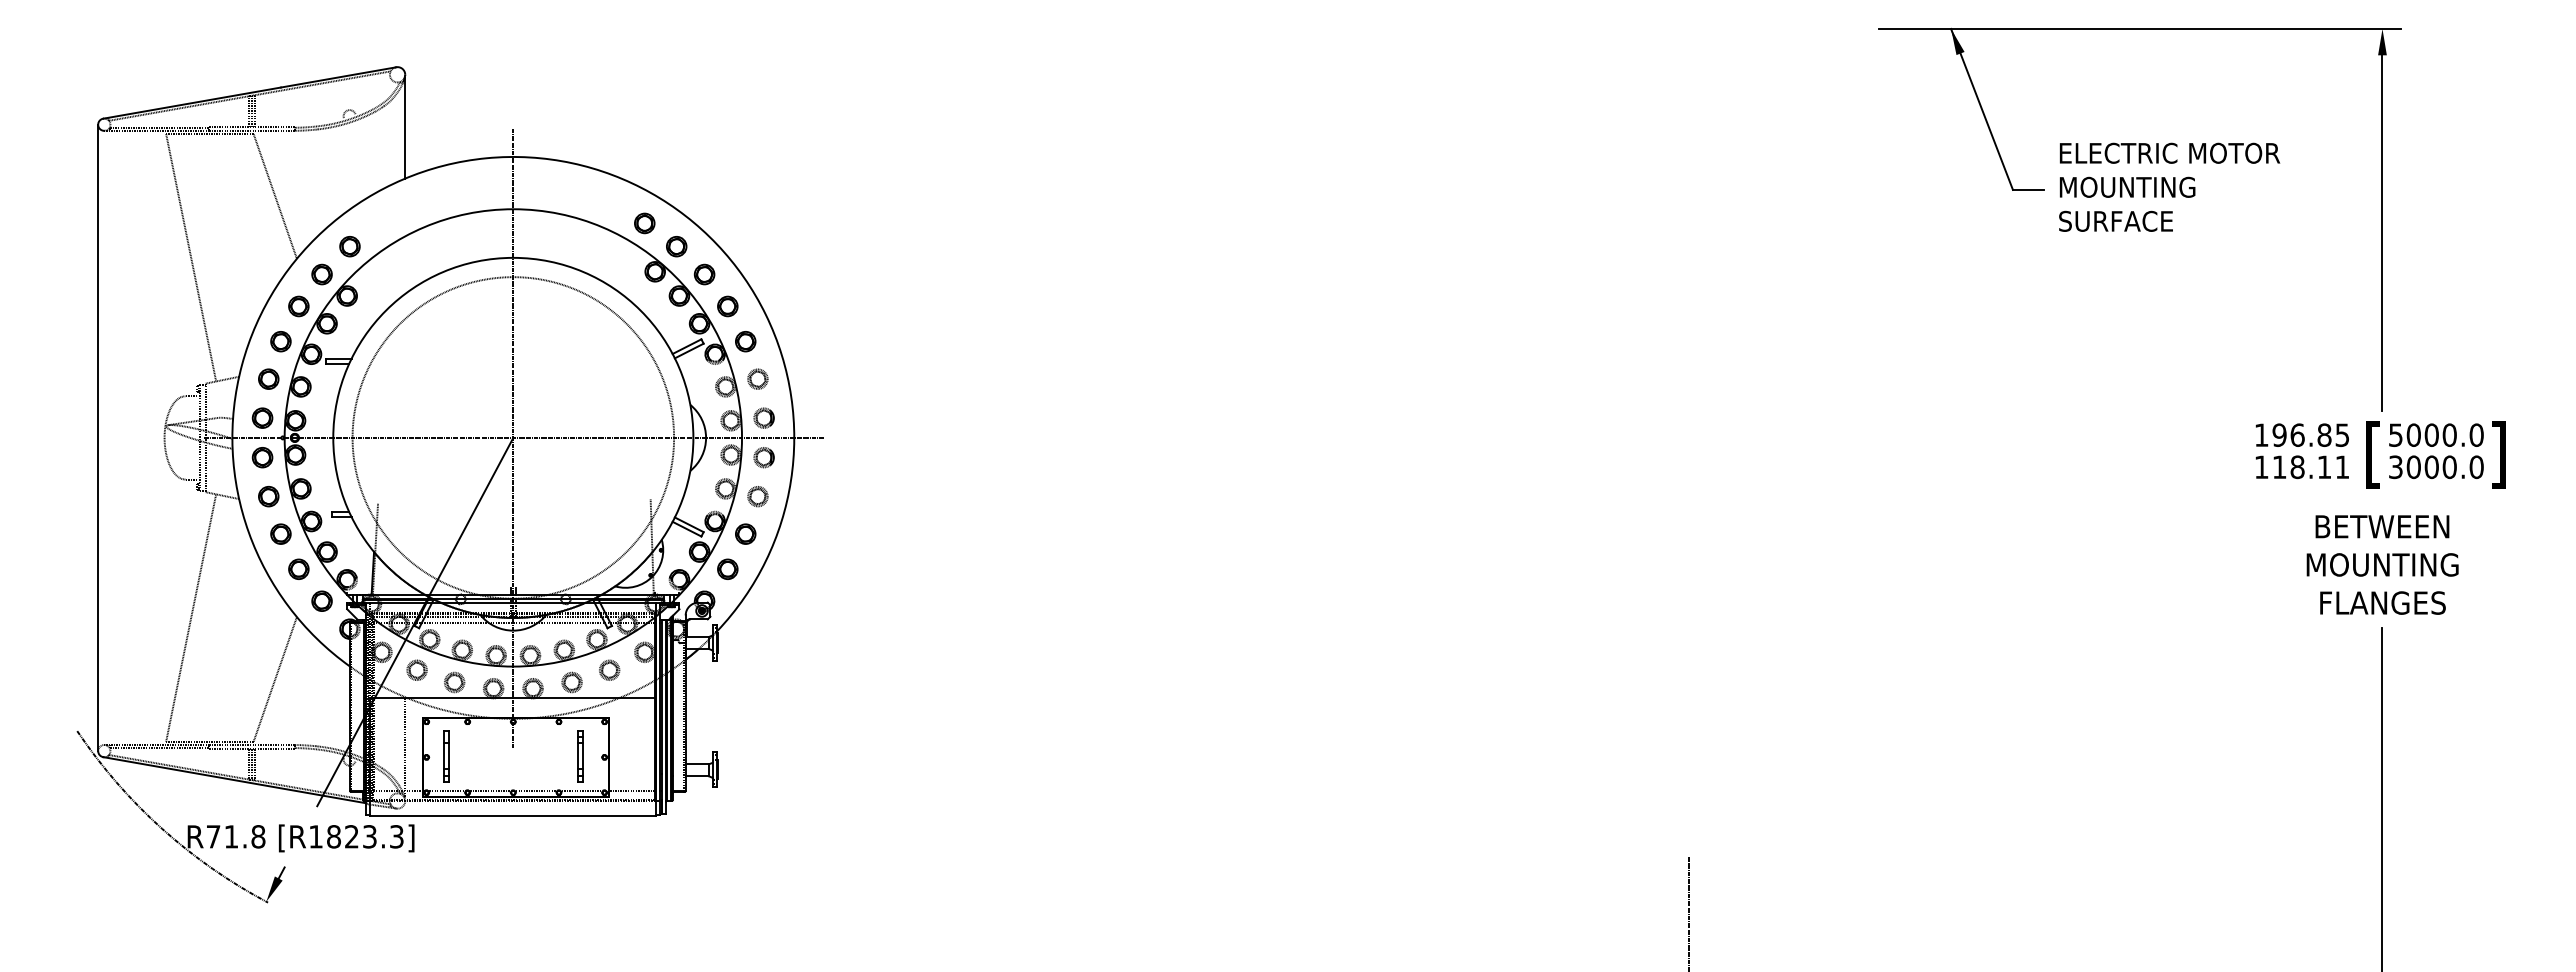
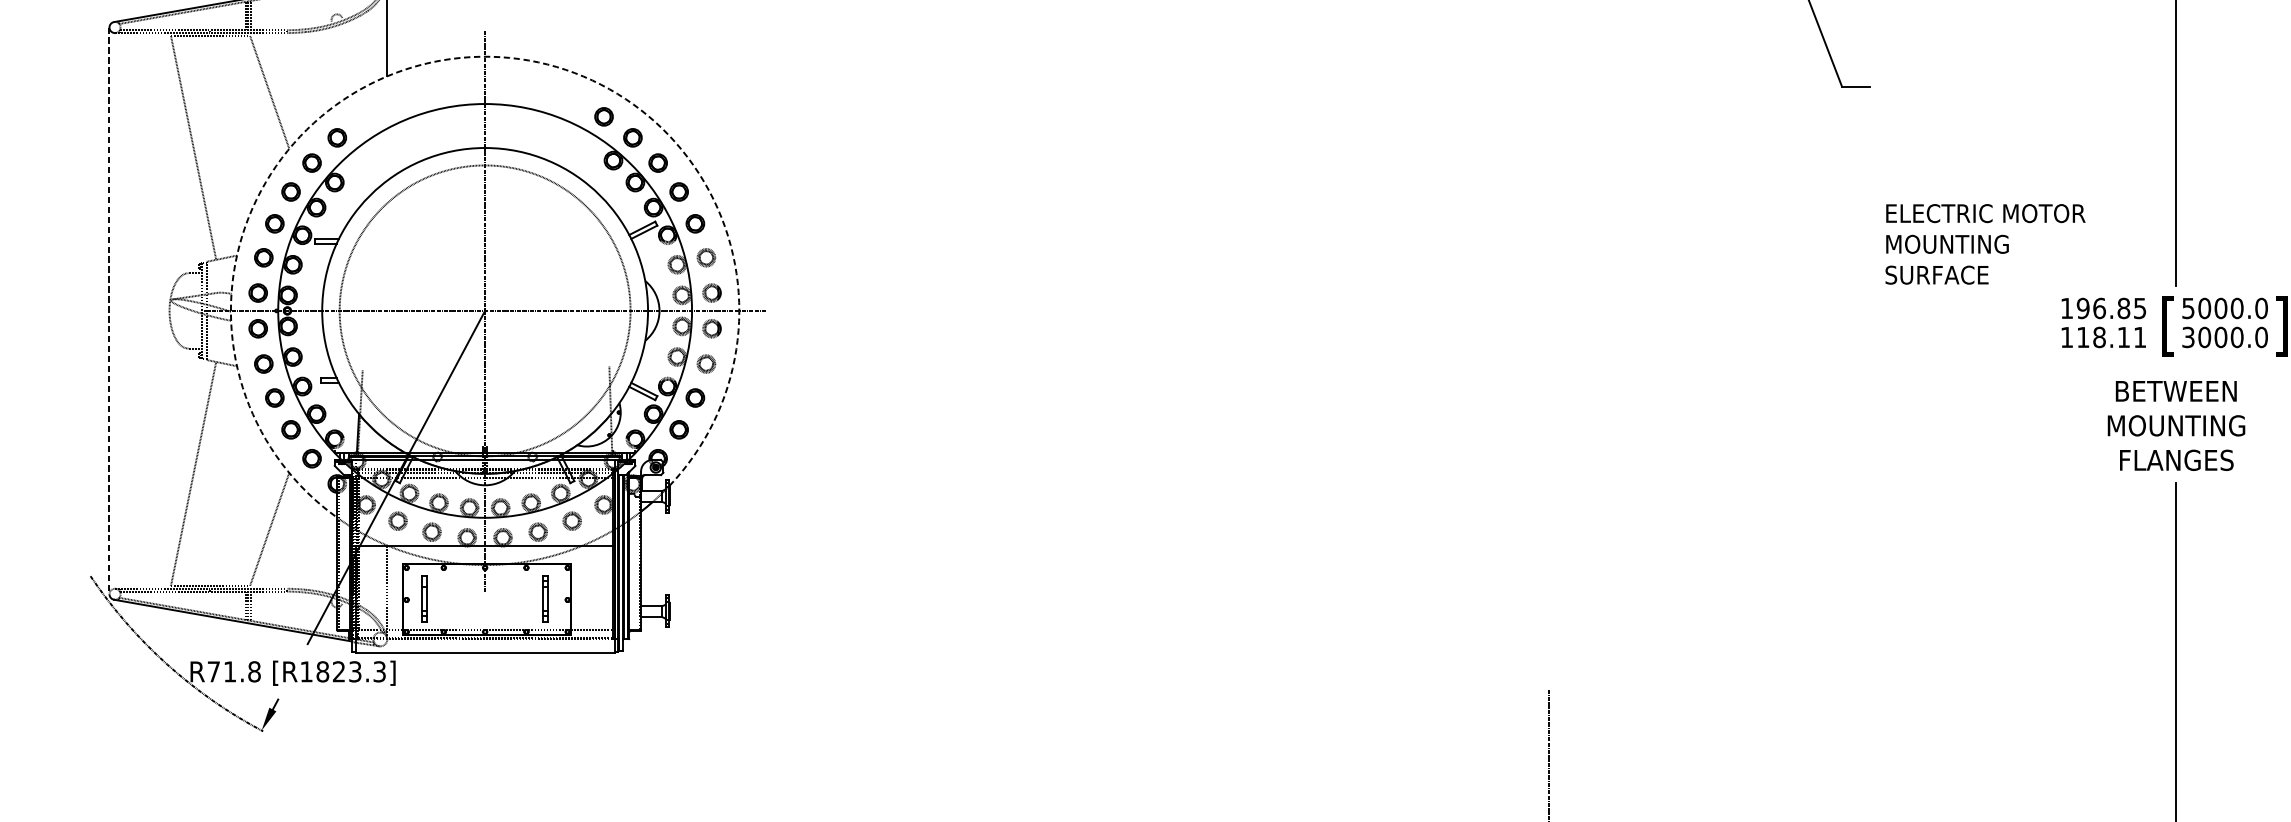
arc: (486, 158) -> (460, 58), solid -> dashed
text: (2169, 186) -> (1985, 243), moved
line: (98, 438) -> (109, 311), solid -> dashed

